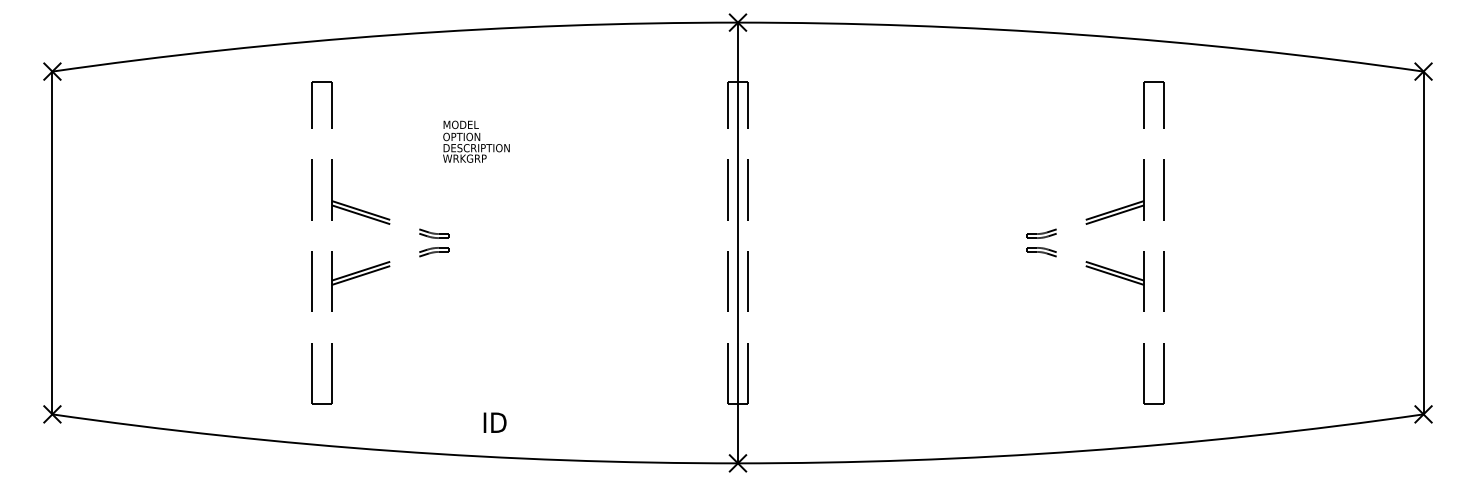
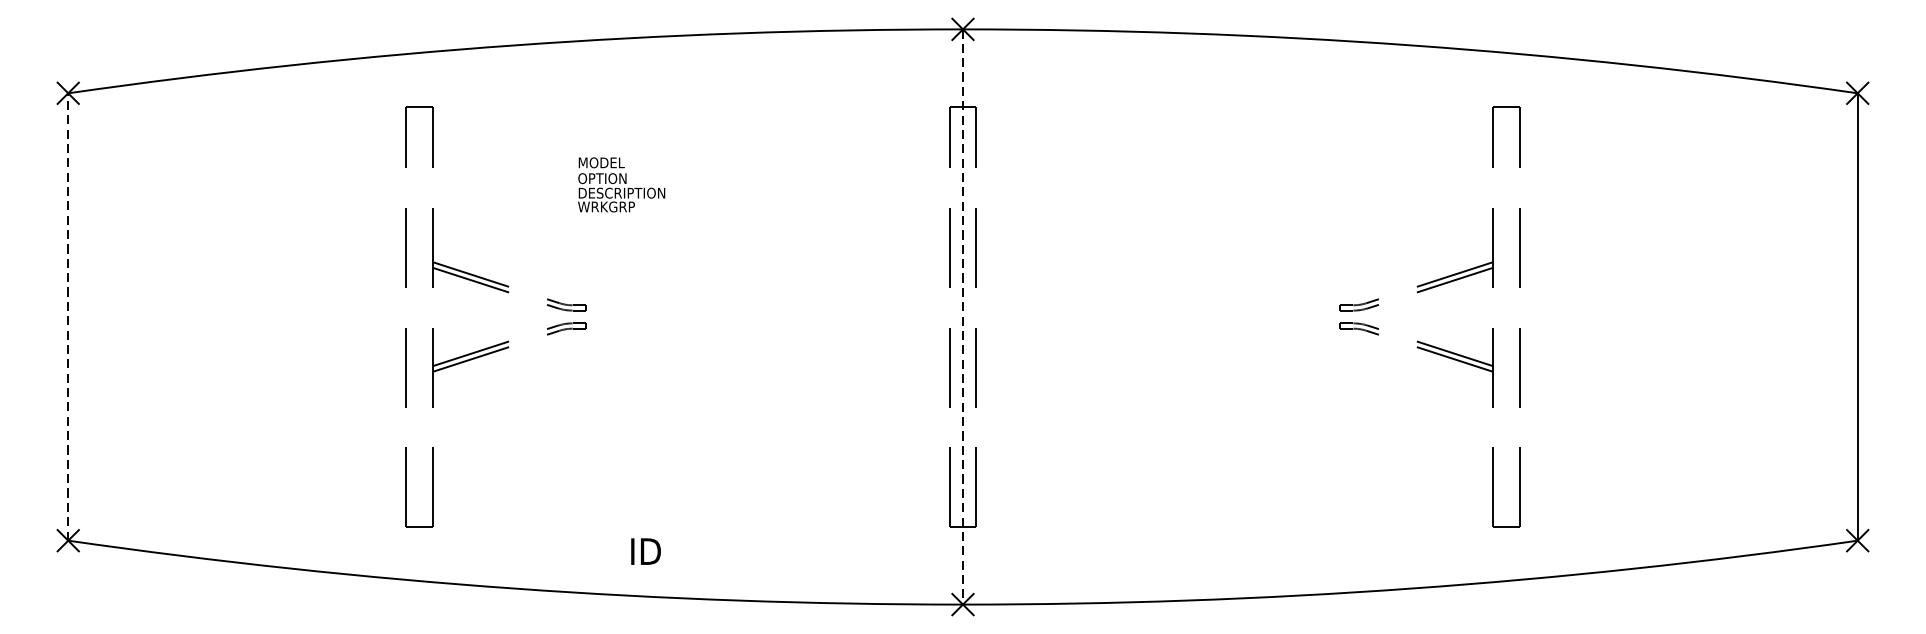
line: (52, 242) -> (68, 316), solid -> dashed
line: (737, 243) -> (962, 317), solid -> dashed

